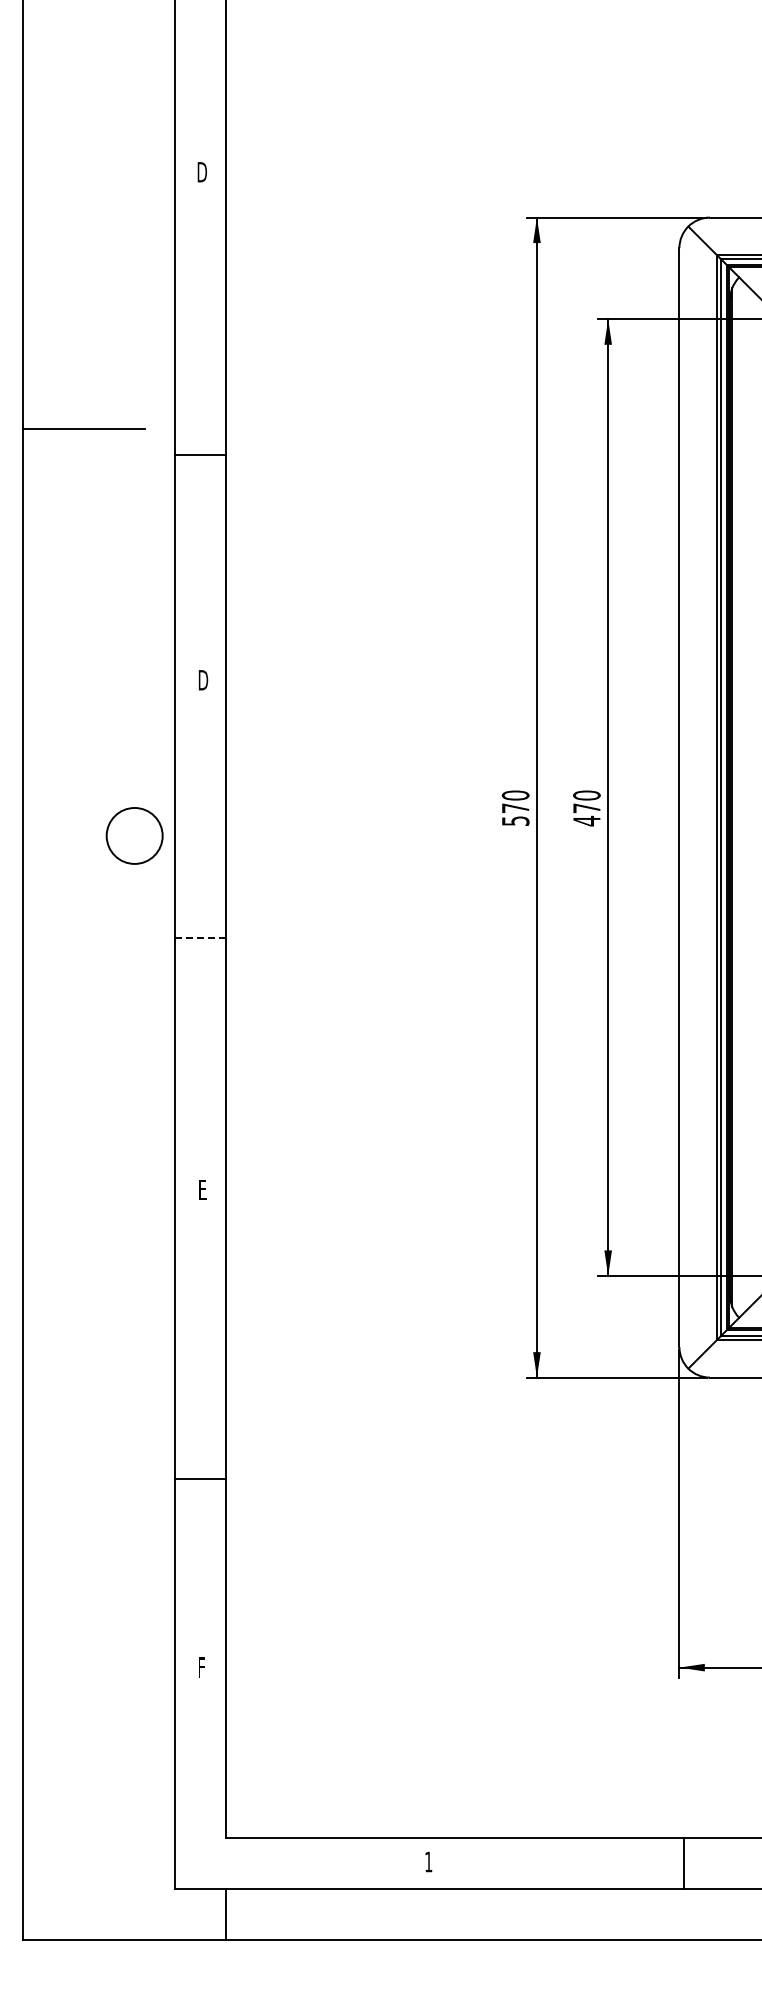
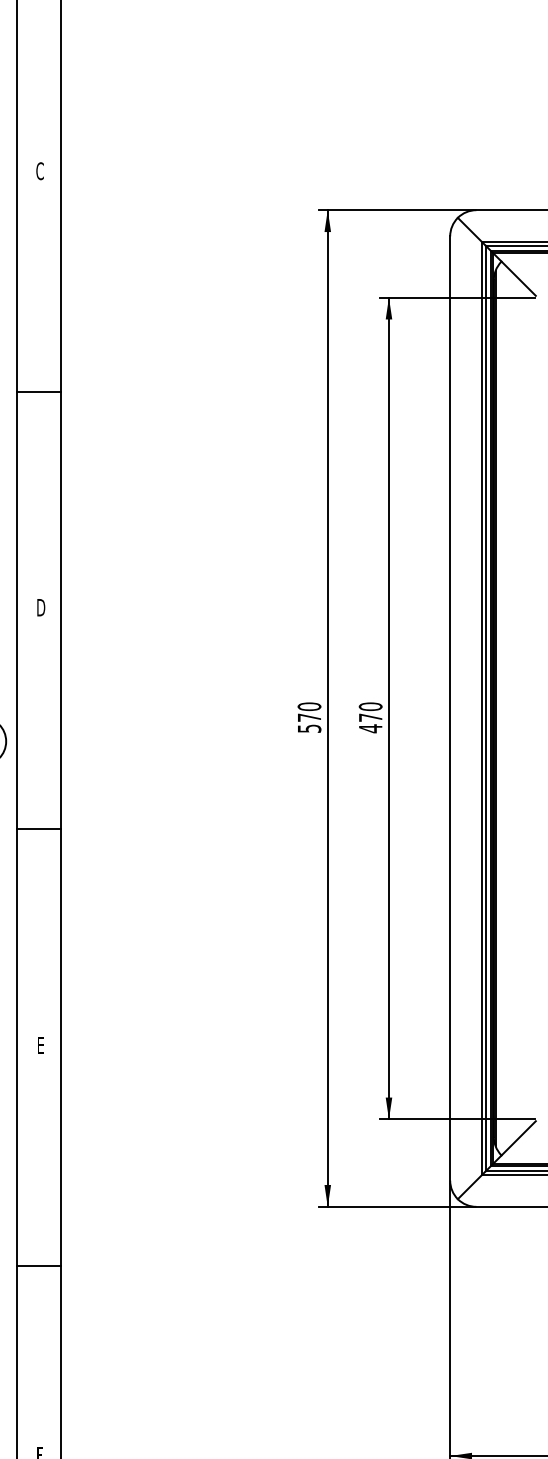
text: (201, 171) -> (39, 170), D -> C
line: (200, 454) -> (38, 391), moved
line: (201, 937) -> (39, 828), dashed -> solid
line: (200, 1479) -> (38, 1266), moved

